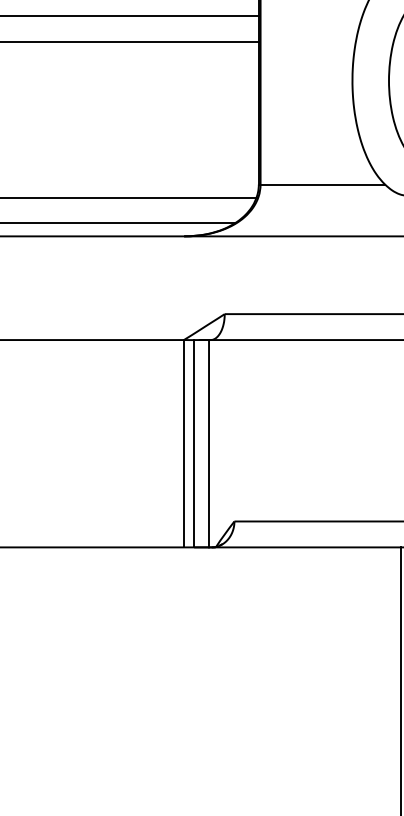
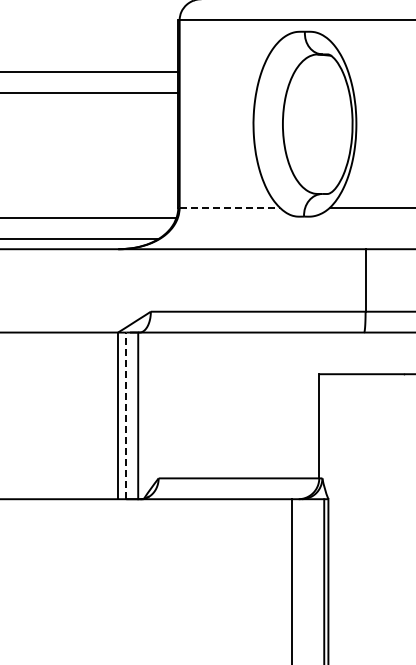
line: (323, 184) -> (230, 207), solid -> dashed
line: (194, 443) -> (126, 415), solid -> dashed

